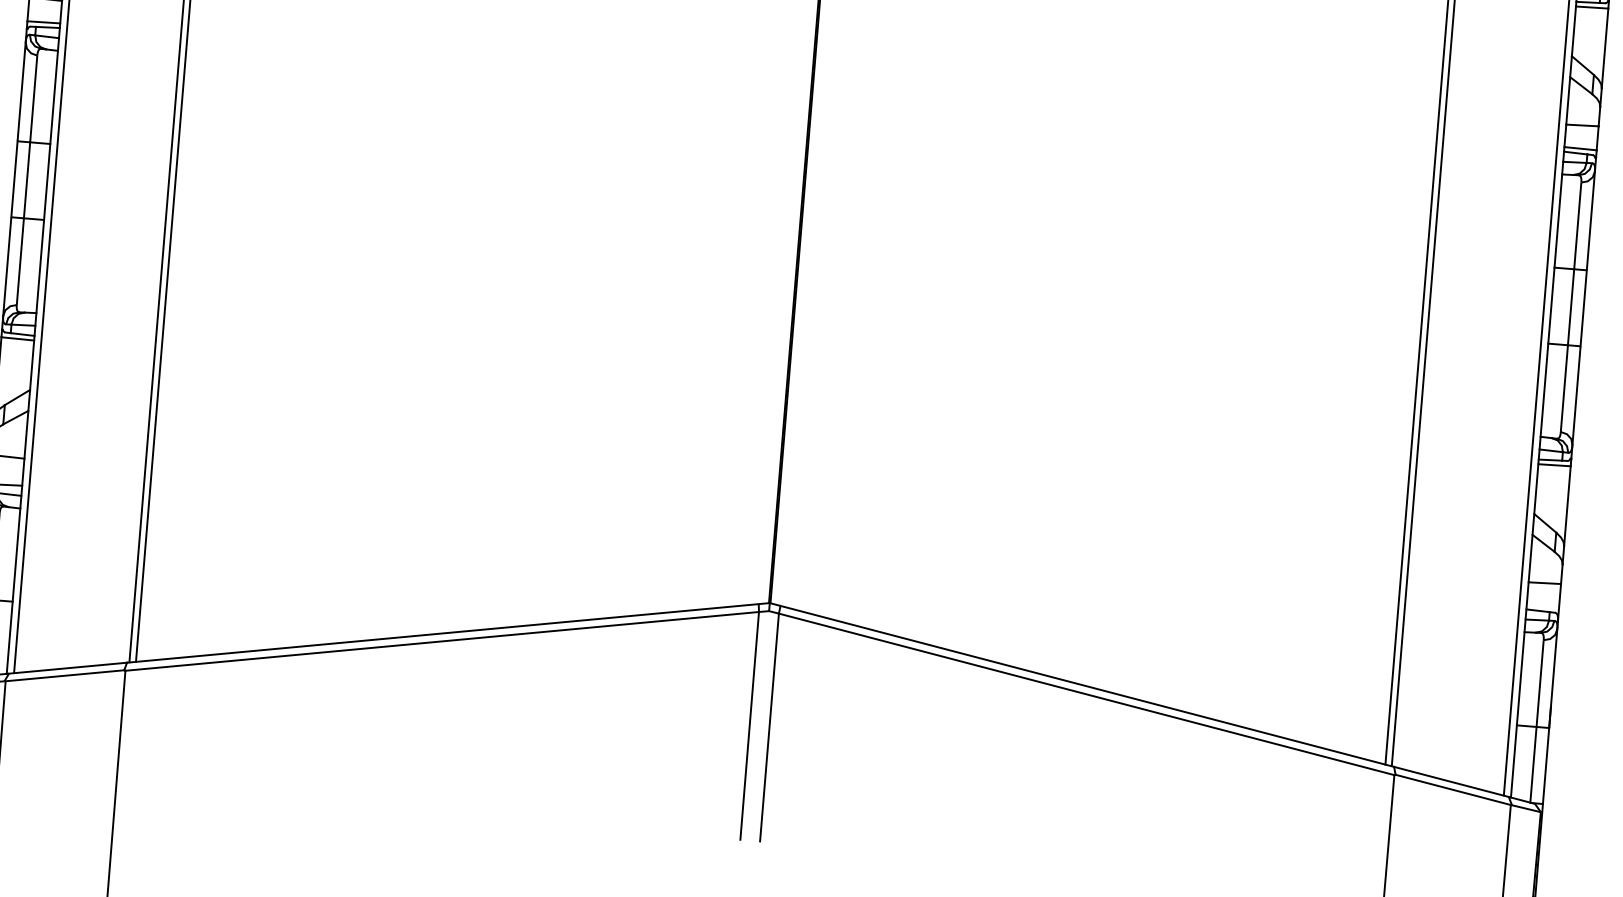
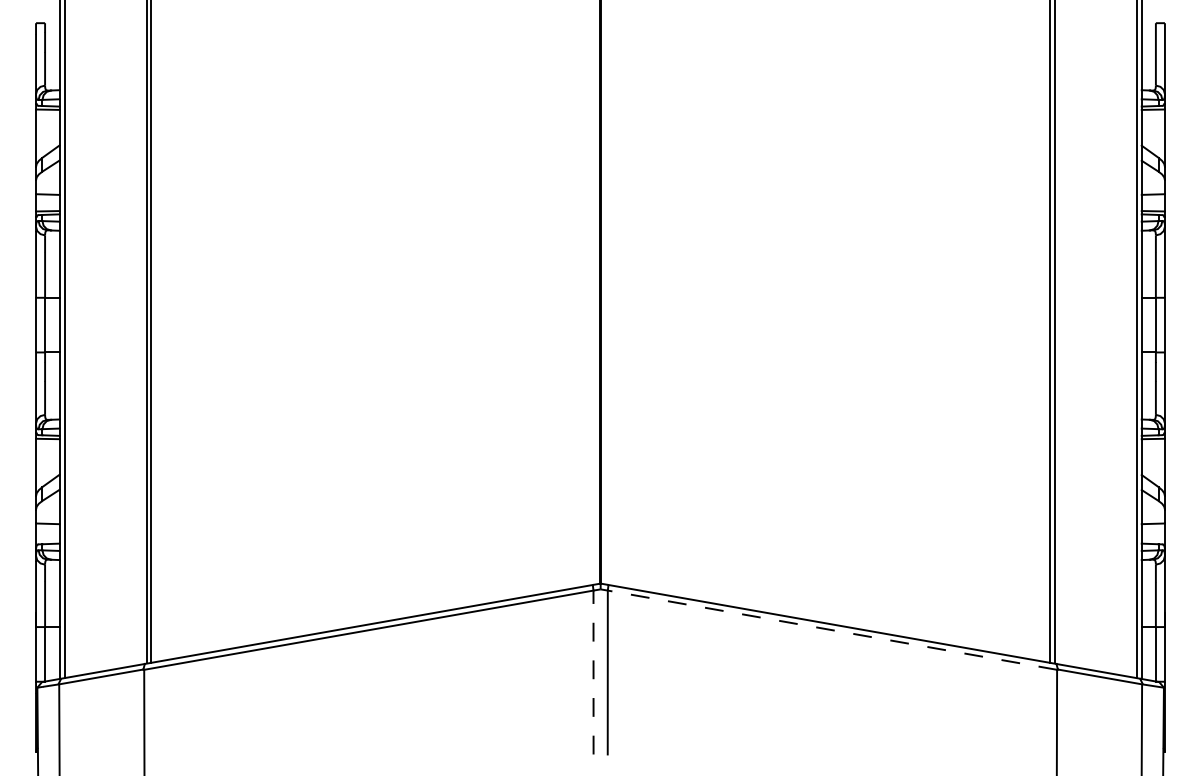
line: (1085, 694) -> (831, 630), solid -> dashed
line: (749, 725) -> (593, 672), solid -> dashed

